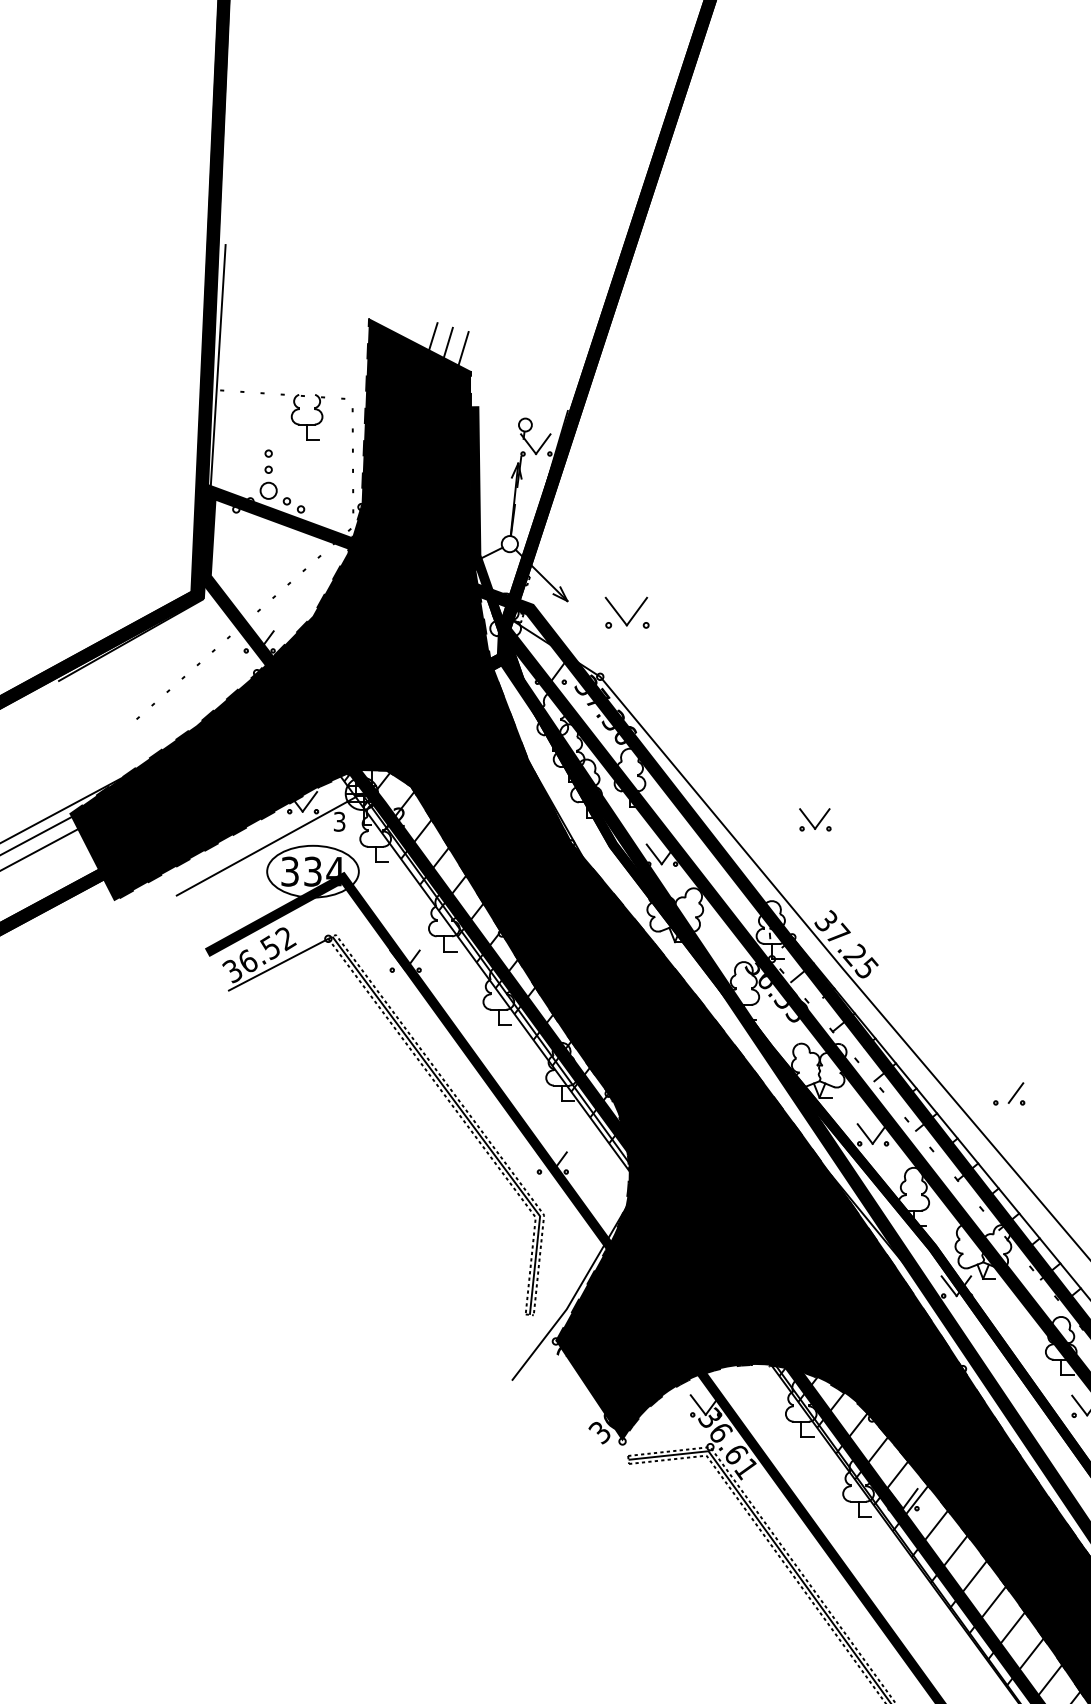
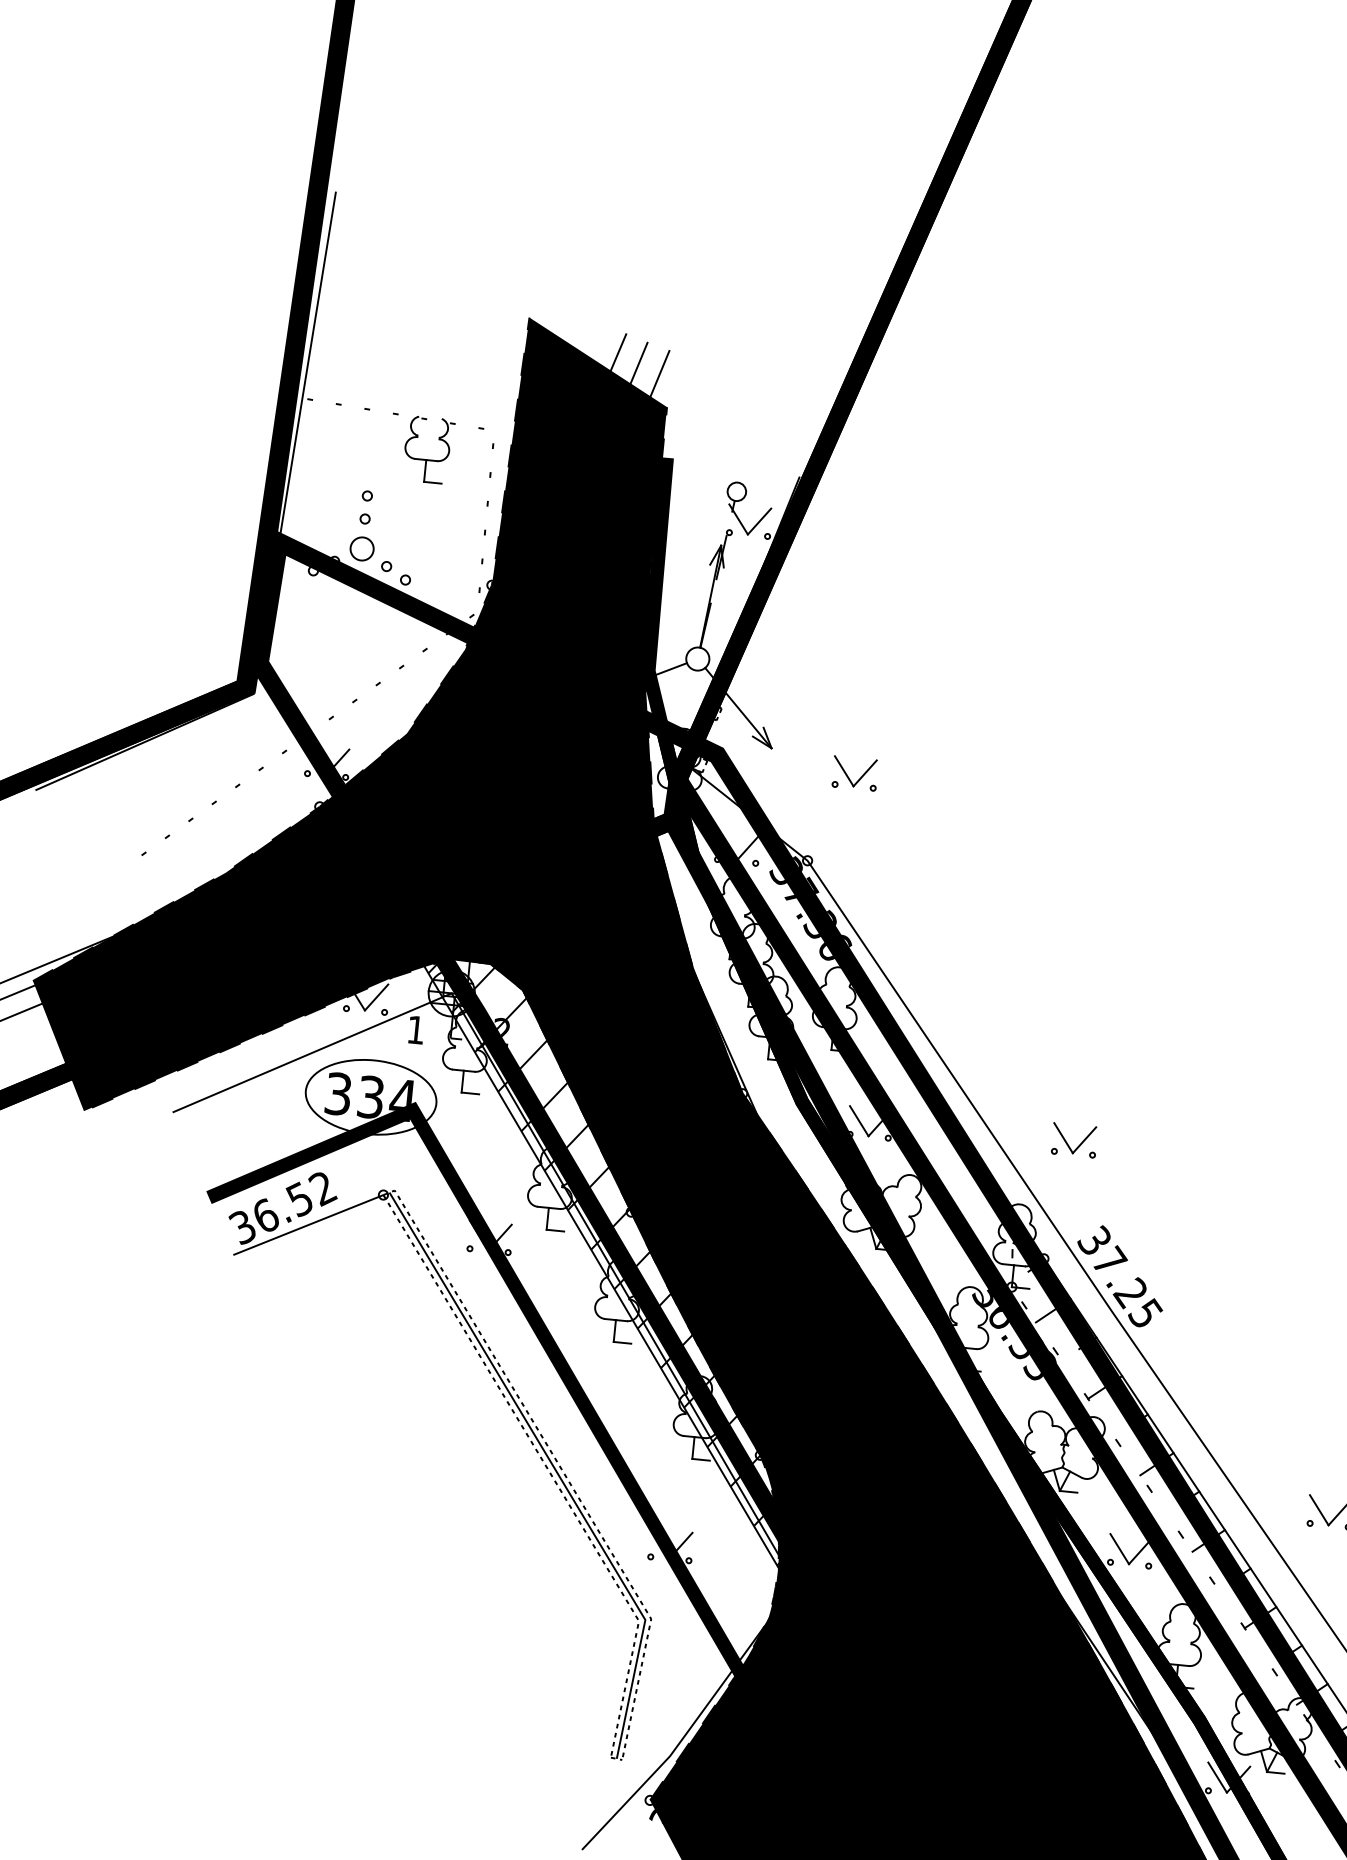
part: (627, 612) -> (855, 773), size x0.71
part: (815, 819) -> (1074, 1139), moved
text: (339, 821) -> (415, 1029), 3 -> 1
line: (1000, 1092) -> (1318, 1509), added

